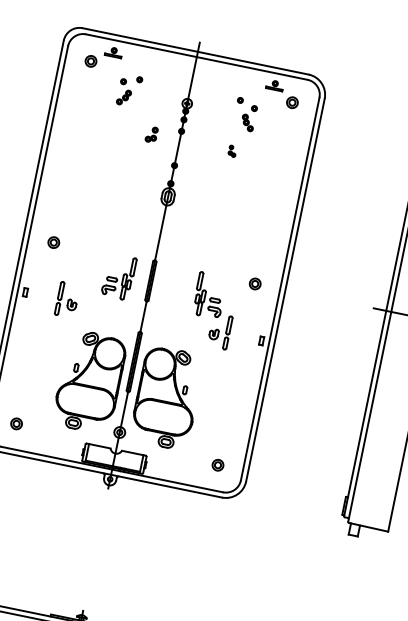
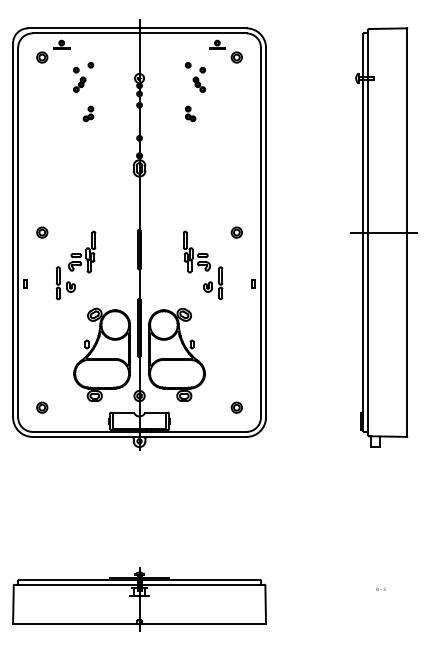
part: (151, 134) -> (88, 113), moved
part: (232, 150) -> (190, 113), size x1.43
part: (119, 276) -> (82, 251), moved

